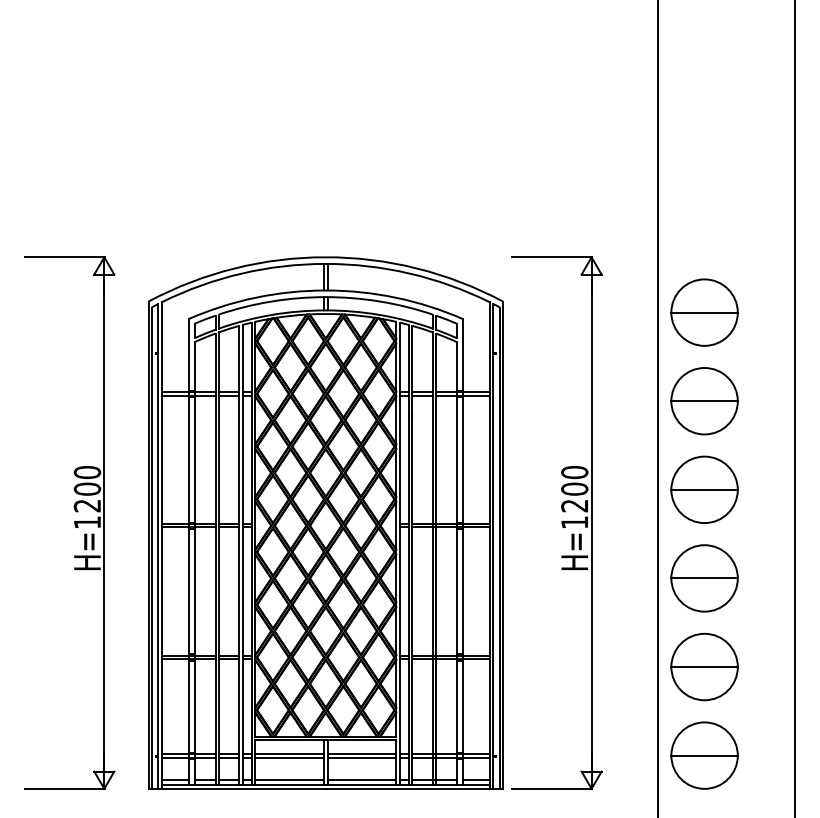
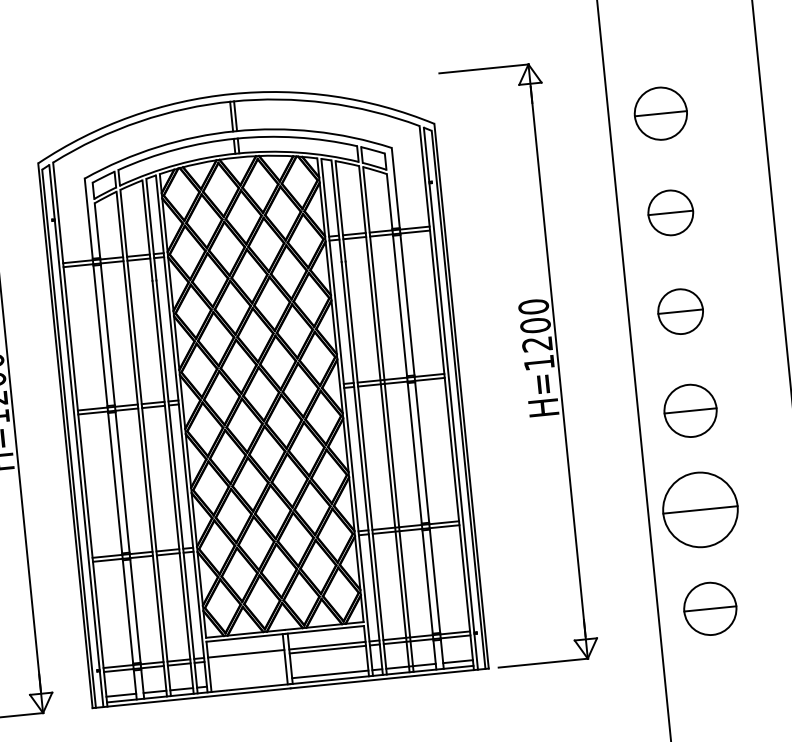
part: (704, 312) -> (660, 113), size x0.7
part: (704, 401) -> (670, 213), size x0.6
part: (704, 489) -> (680, 311), size x0.6
part: (704, 578) -> (690, 410), size x0.7
part: (704, 755) -> (710, 608), size x0.7
line: (289, 757) -> (246, 657), removed
line: (289, 780) -> (249, 683), removed

